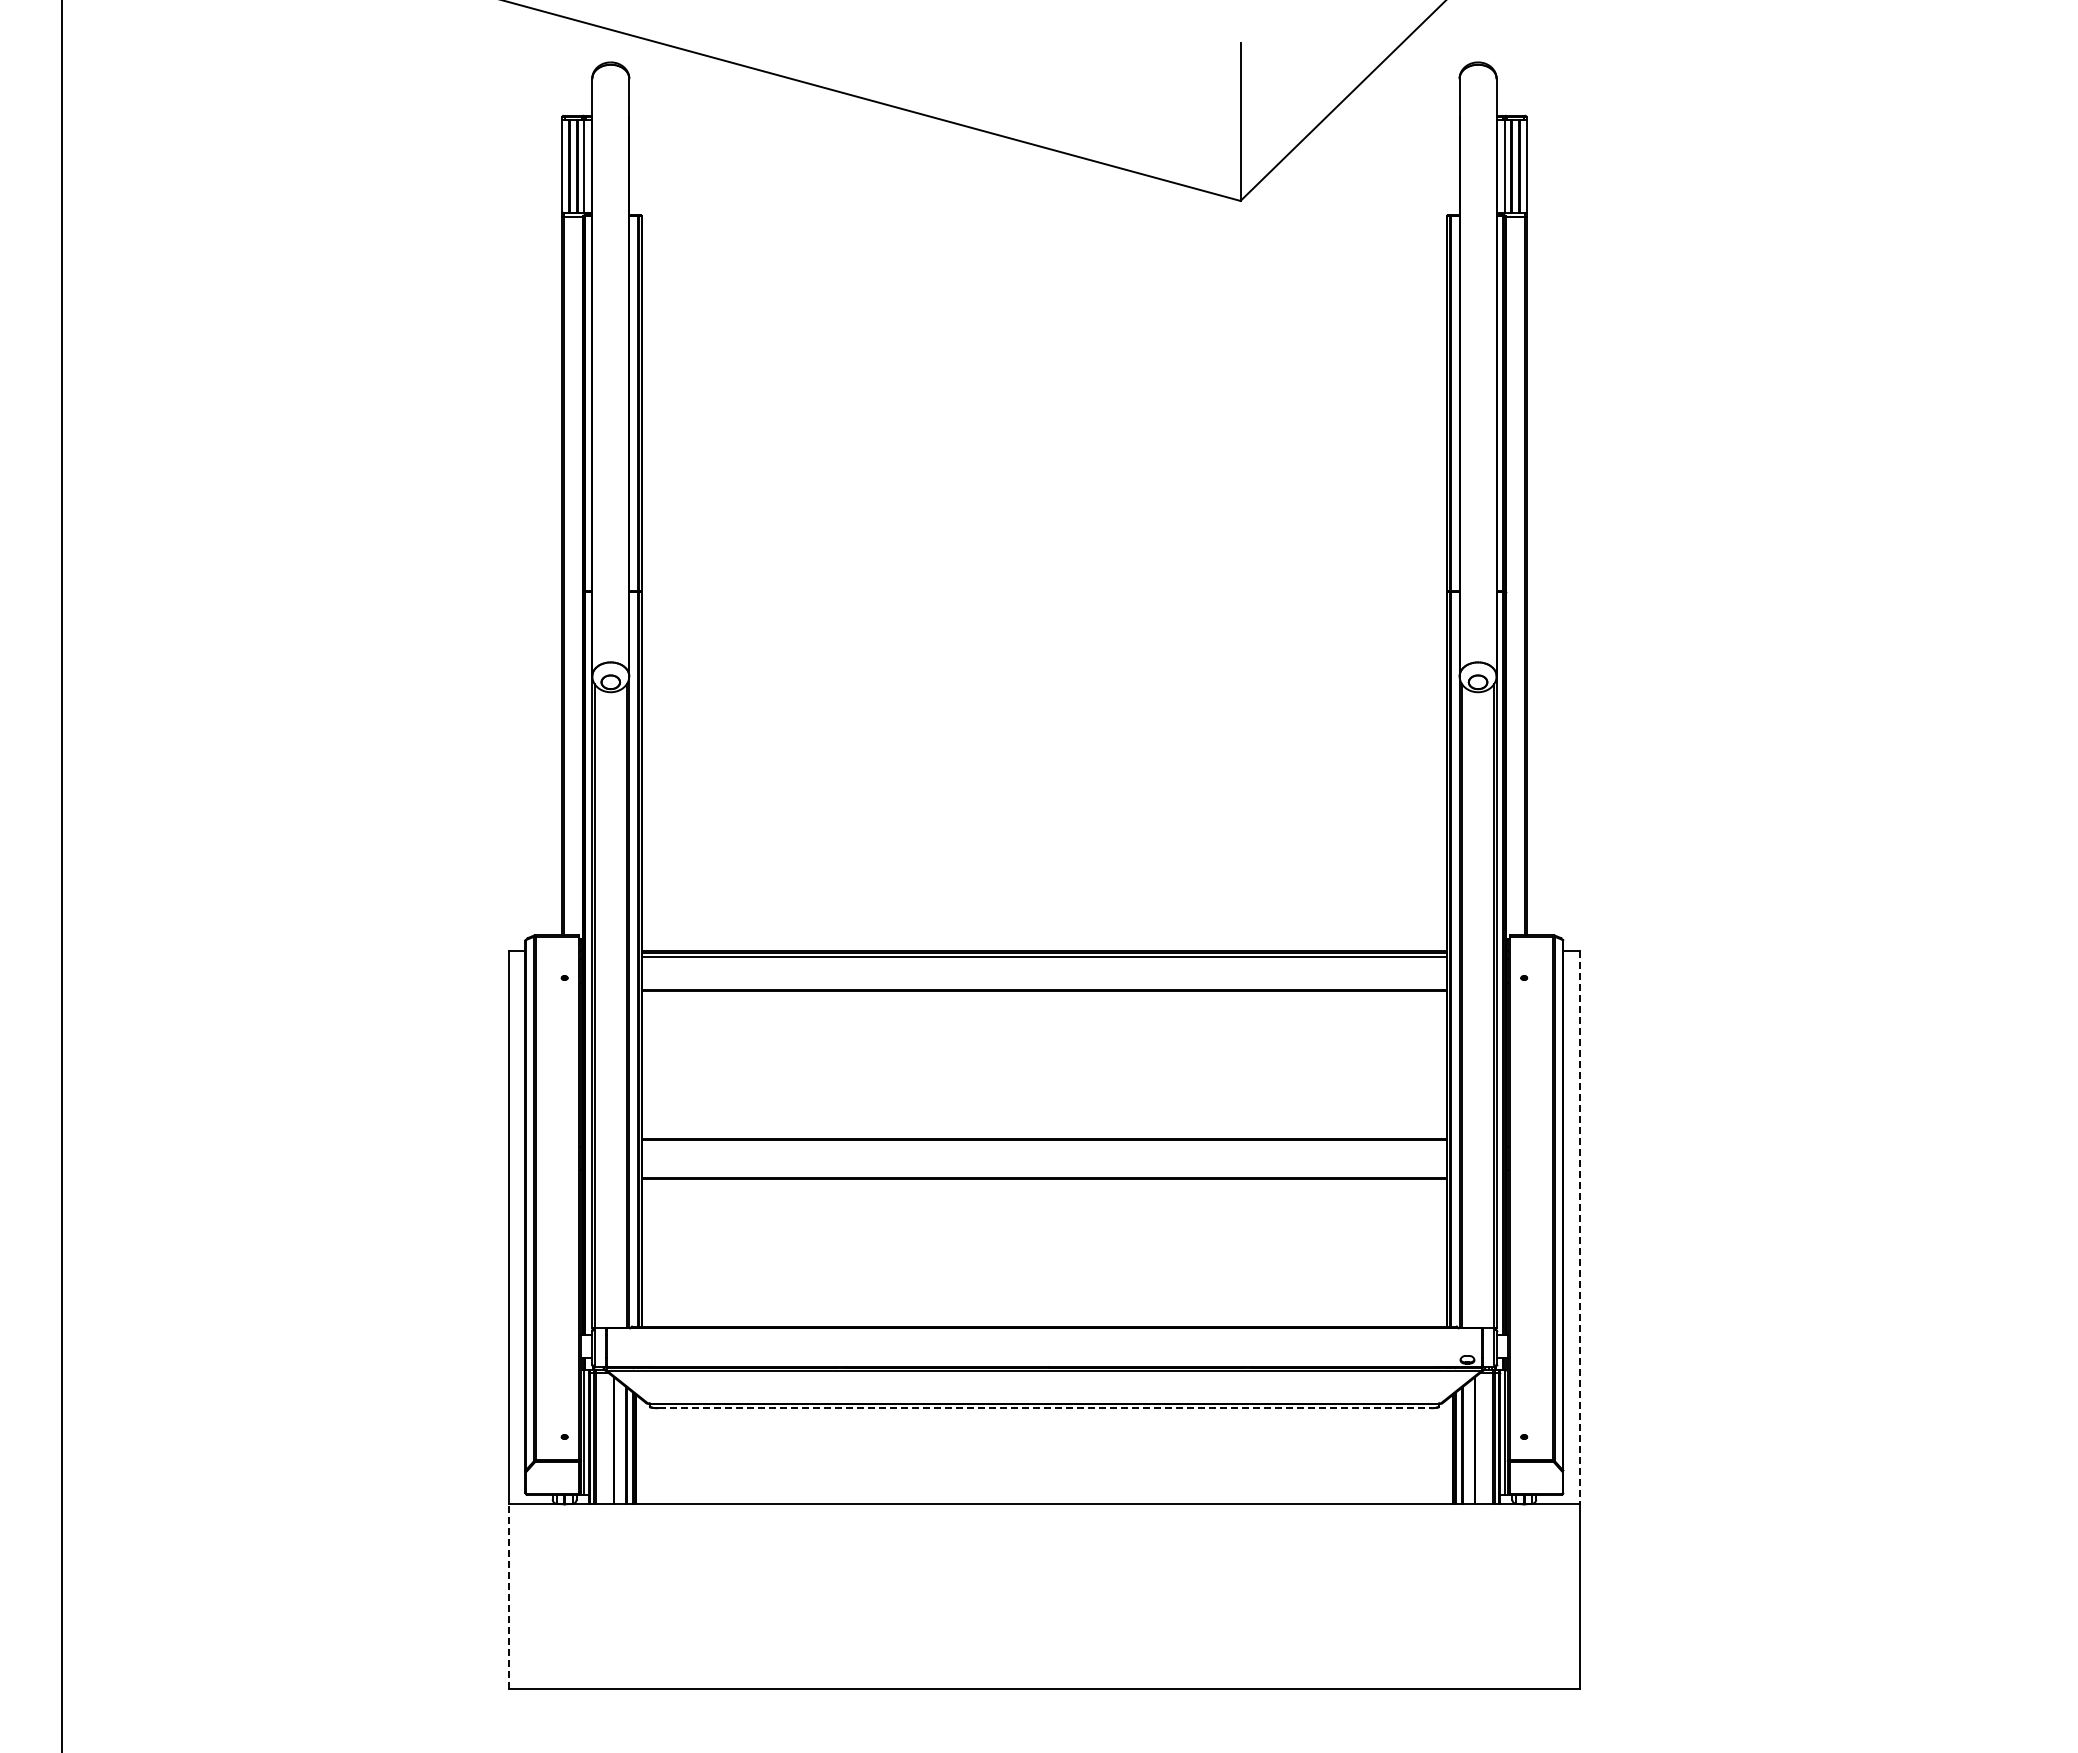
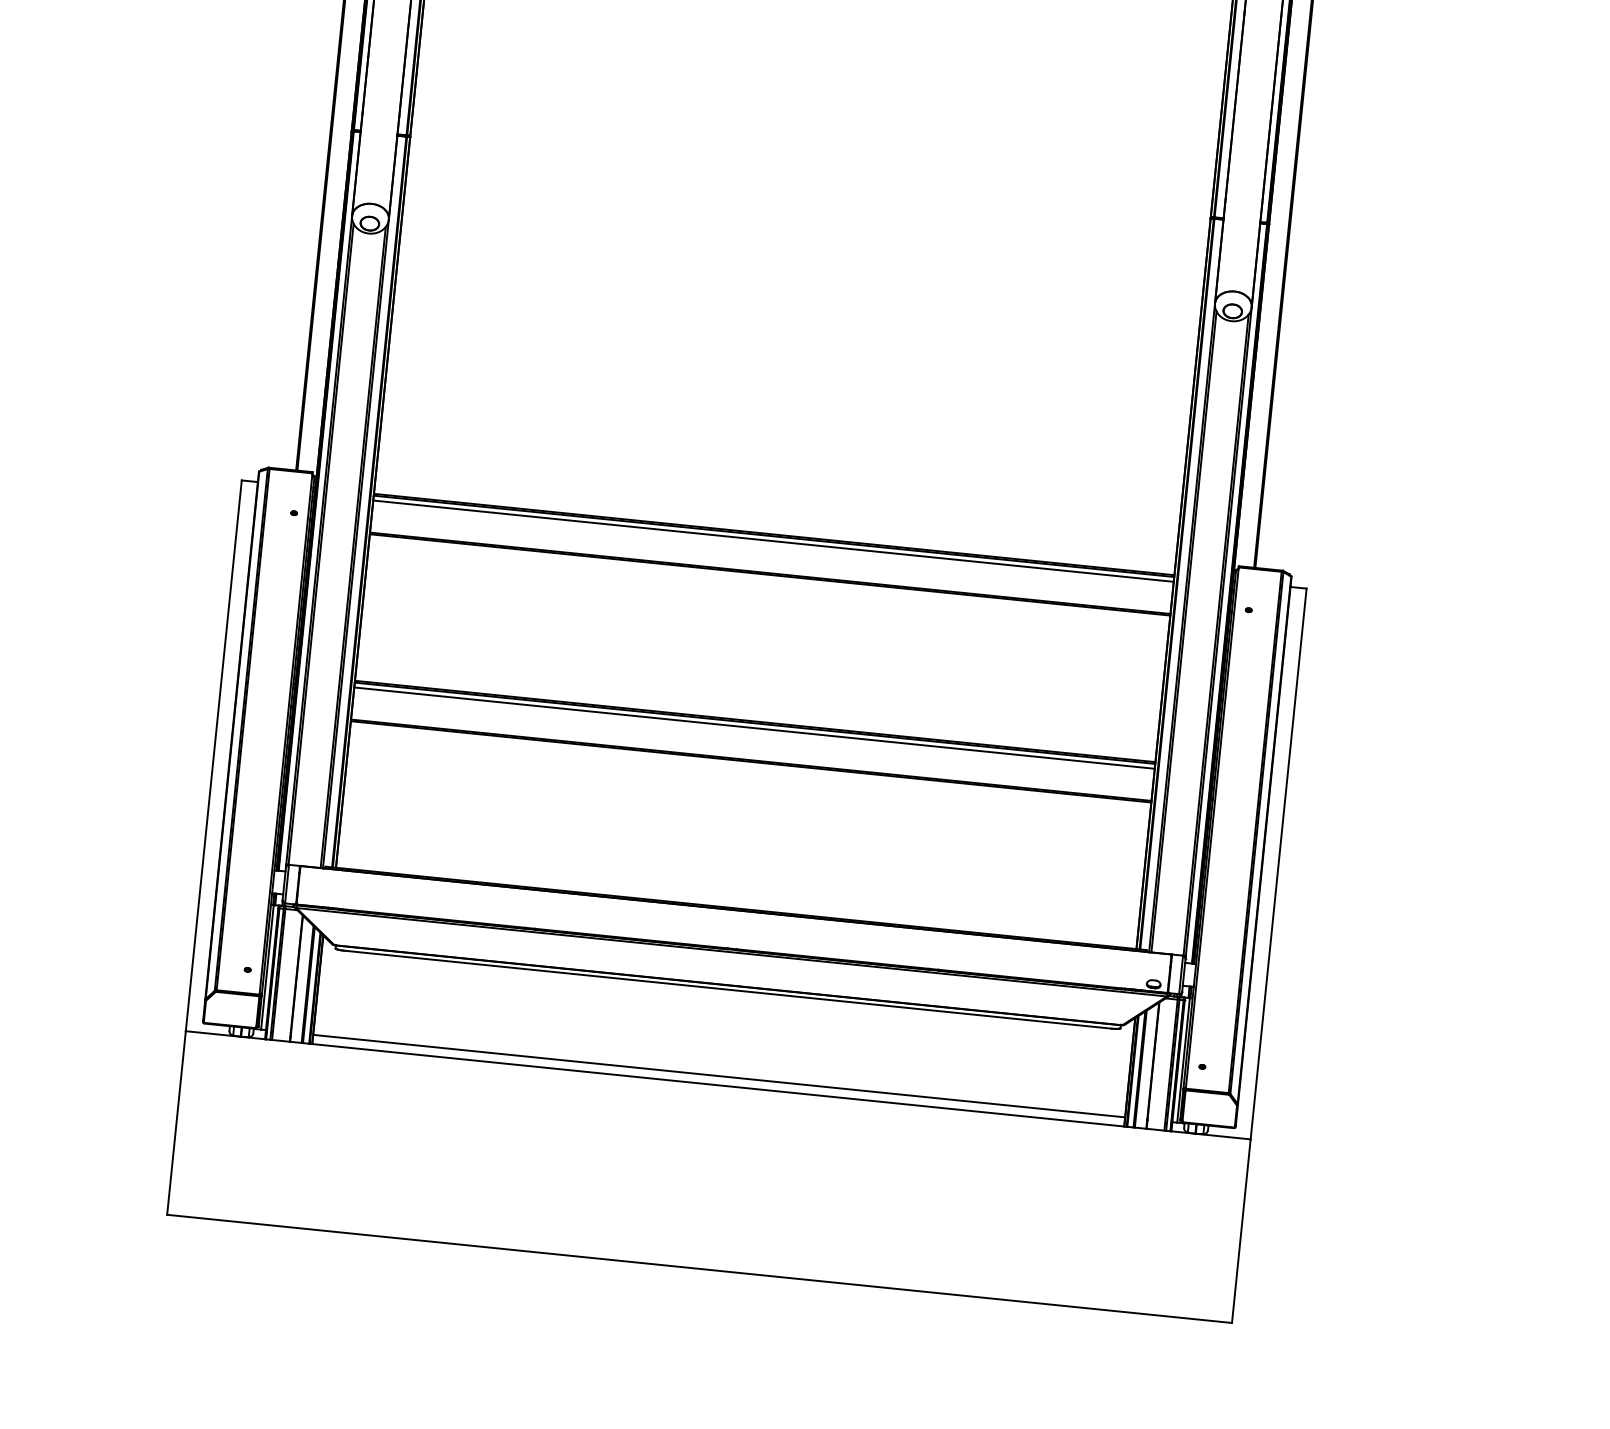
line: (1044, 1145) -> (754, 728), added
line: (1579, 1227) -> (1278, 863), dashed -> solid
line: (1044, 1408) -> (727, 989), dashed -> solid
line: (1044, 1495) -> (719, 1076), added
line: (509, 1596) -> (176, 1122), dashed -> solid

